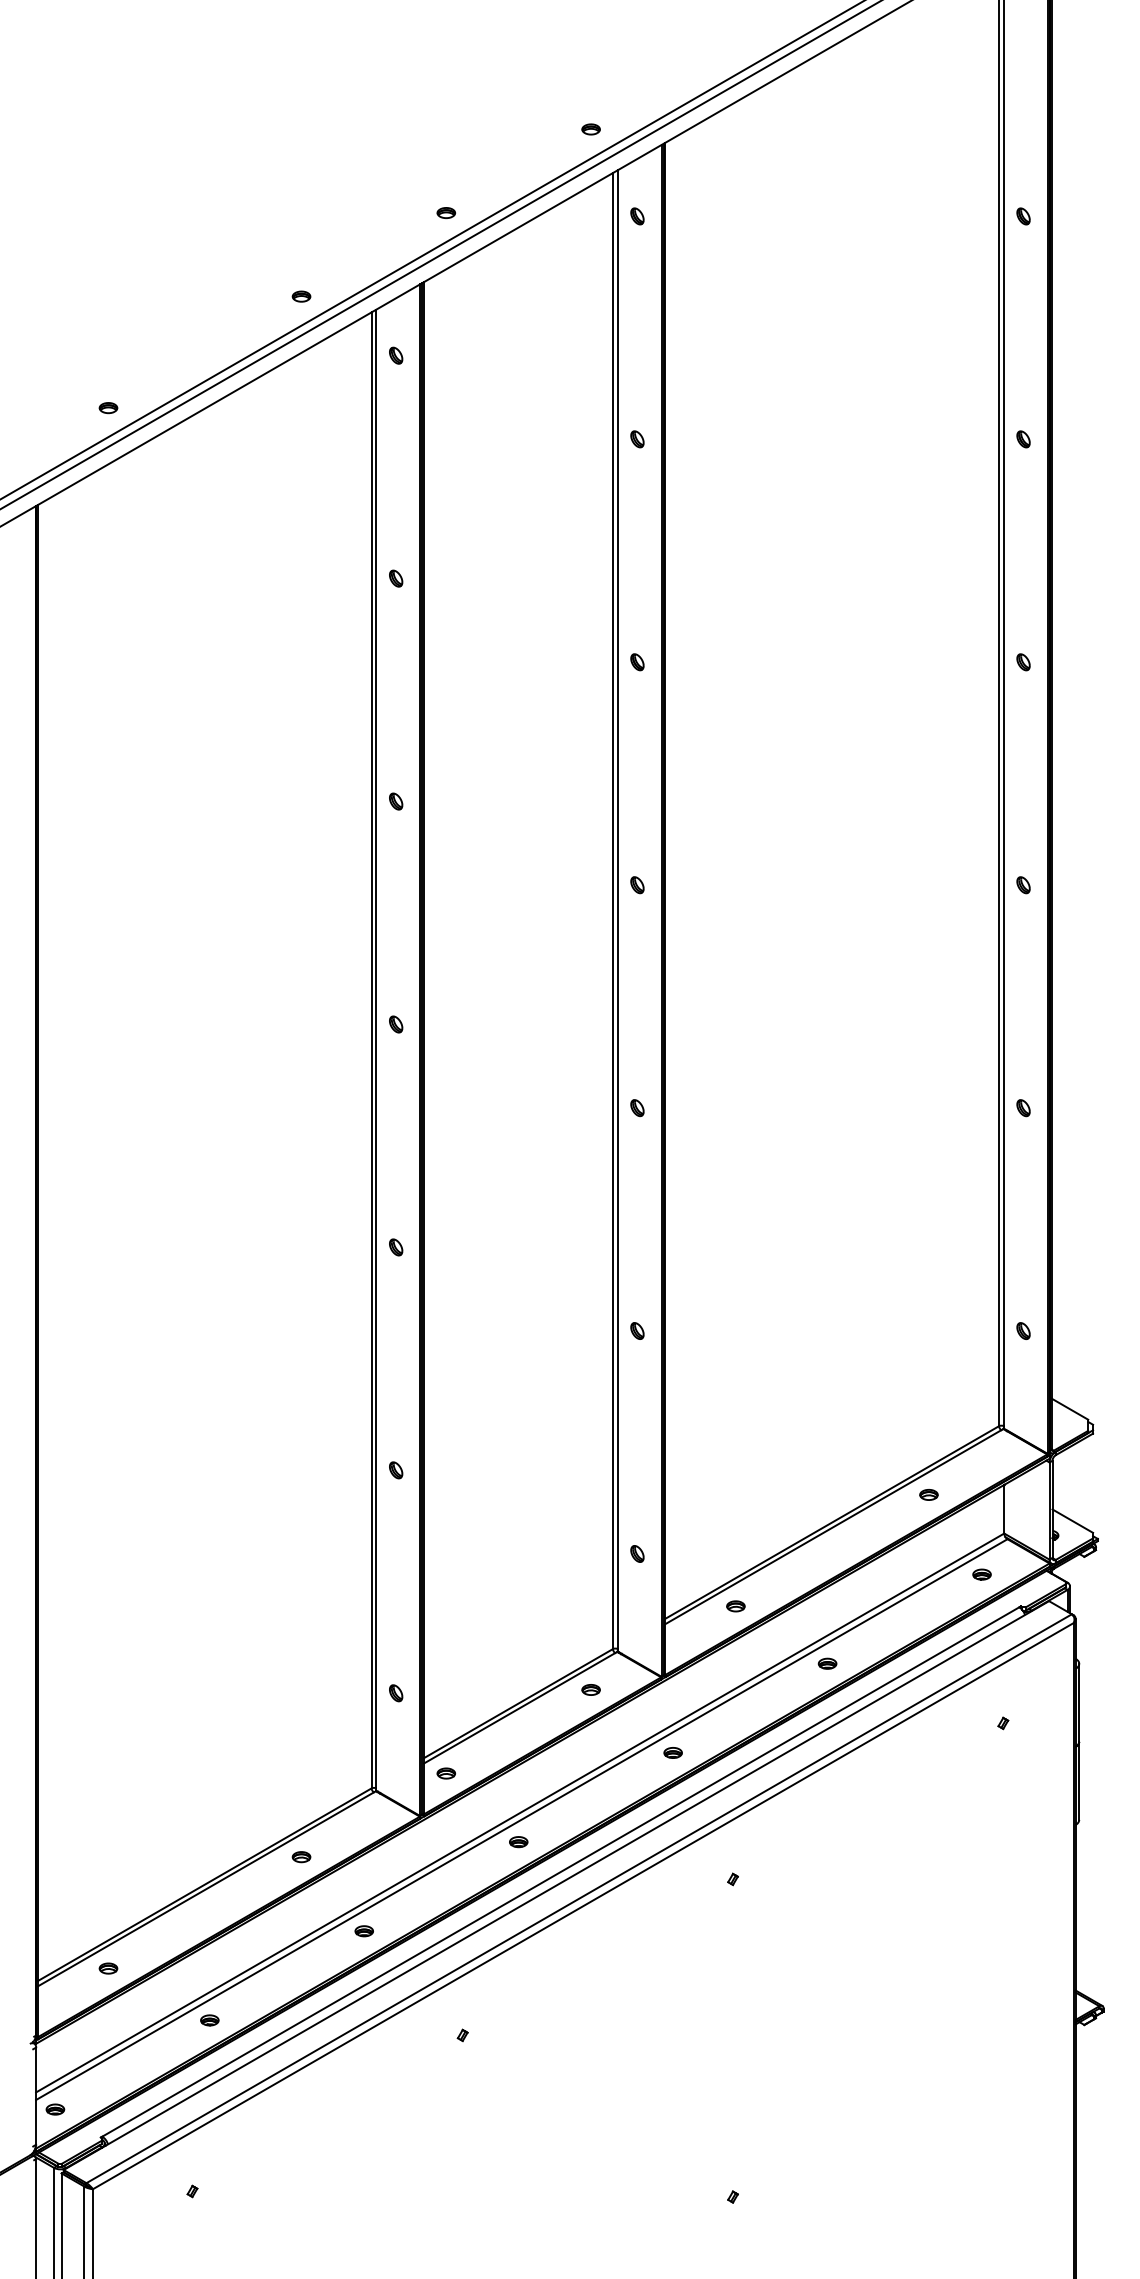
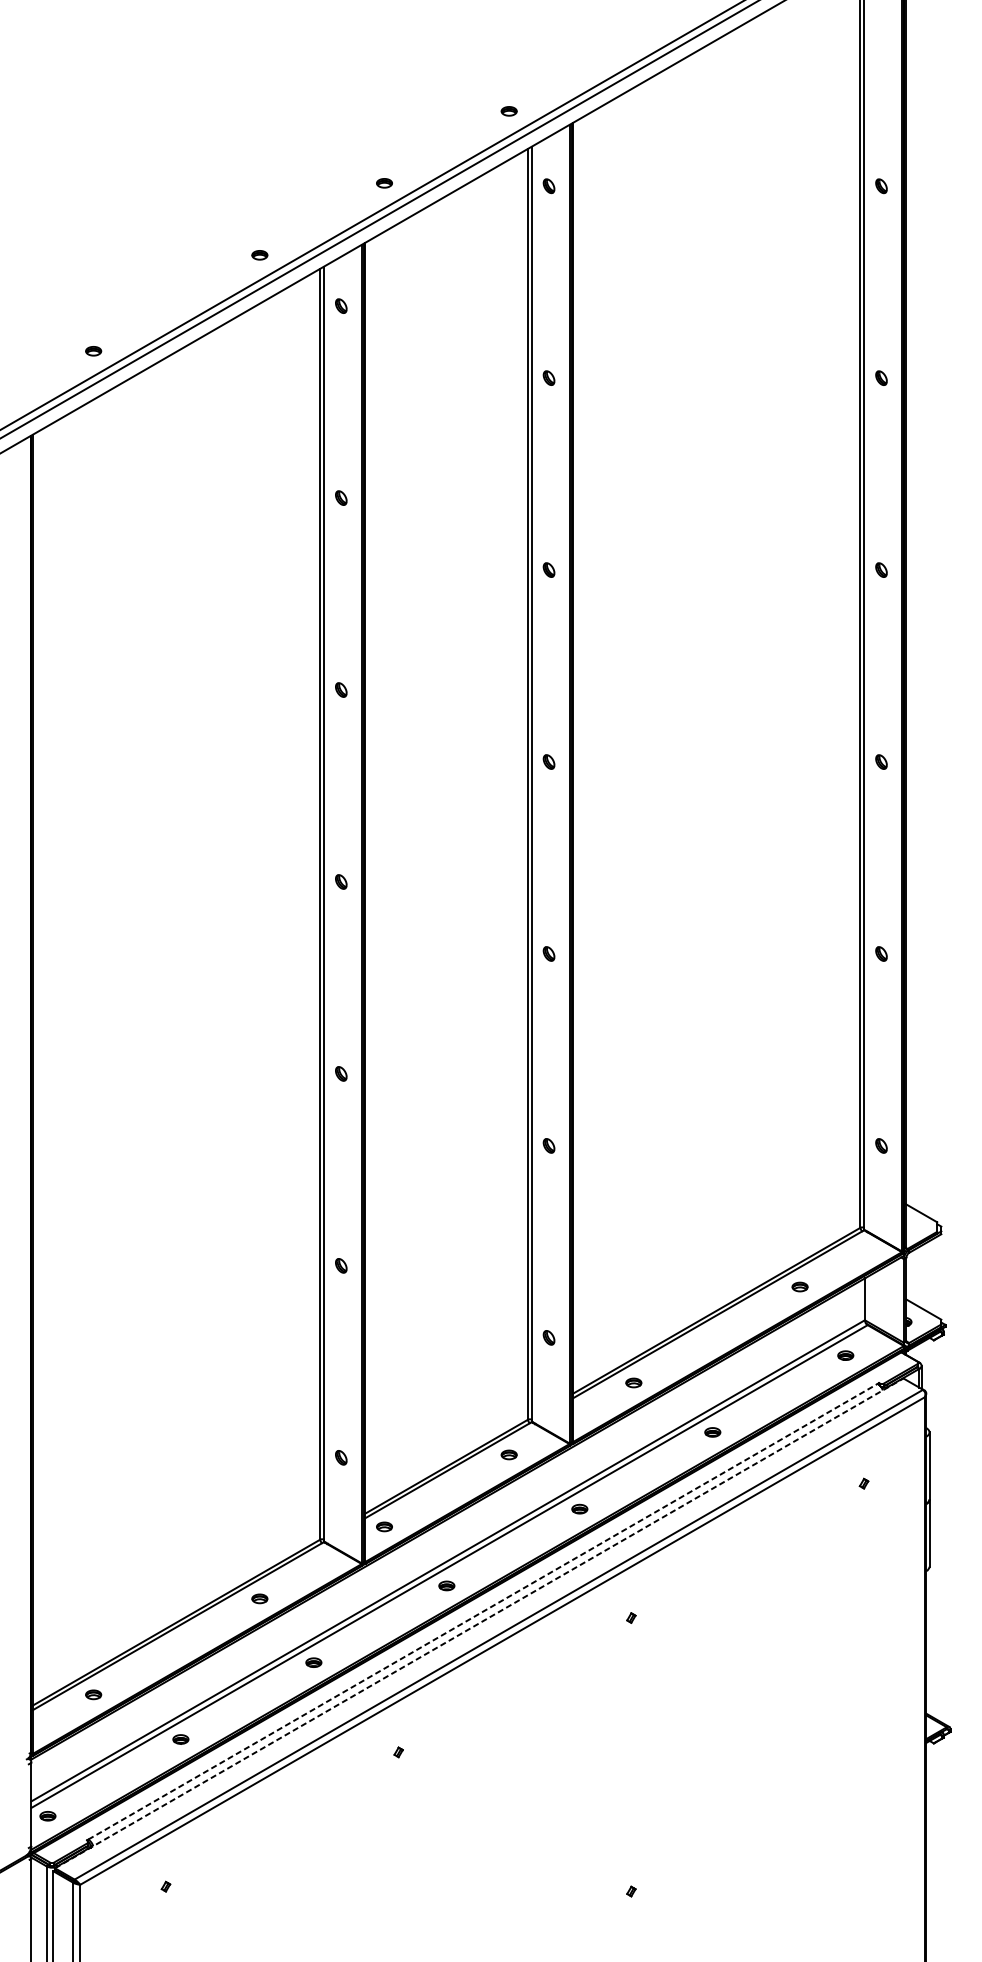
line: (561, 1871) -> (483, 1611), solid -> dashed
line: (556, 1885) -> (479, 1623), solid -> dashed

